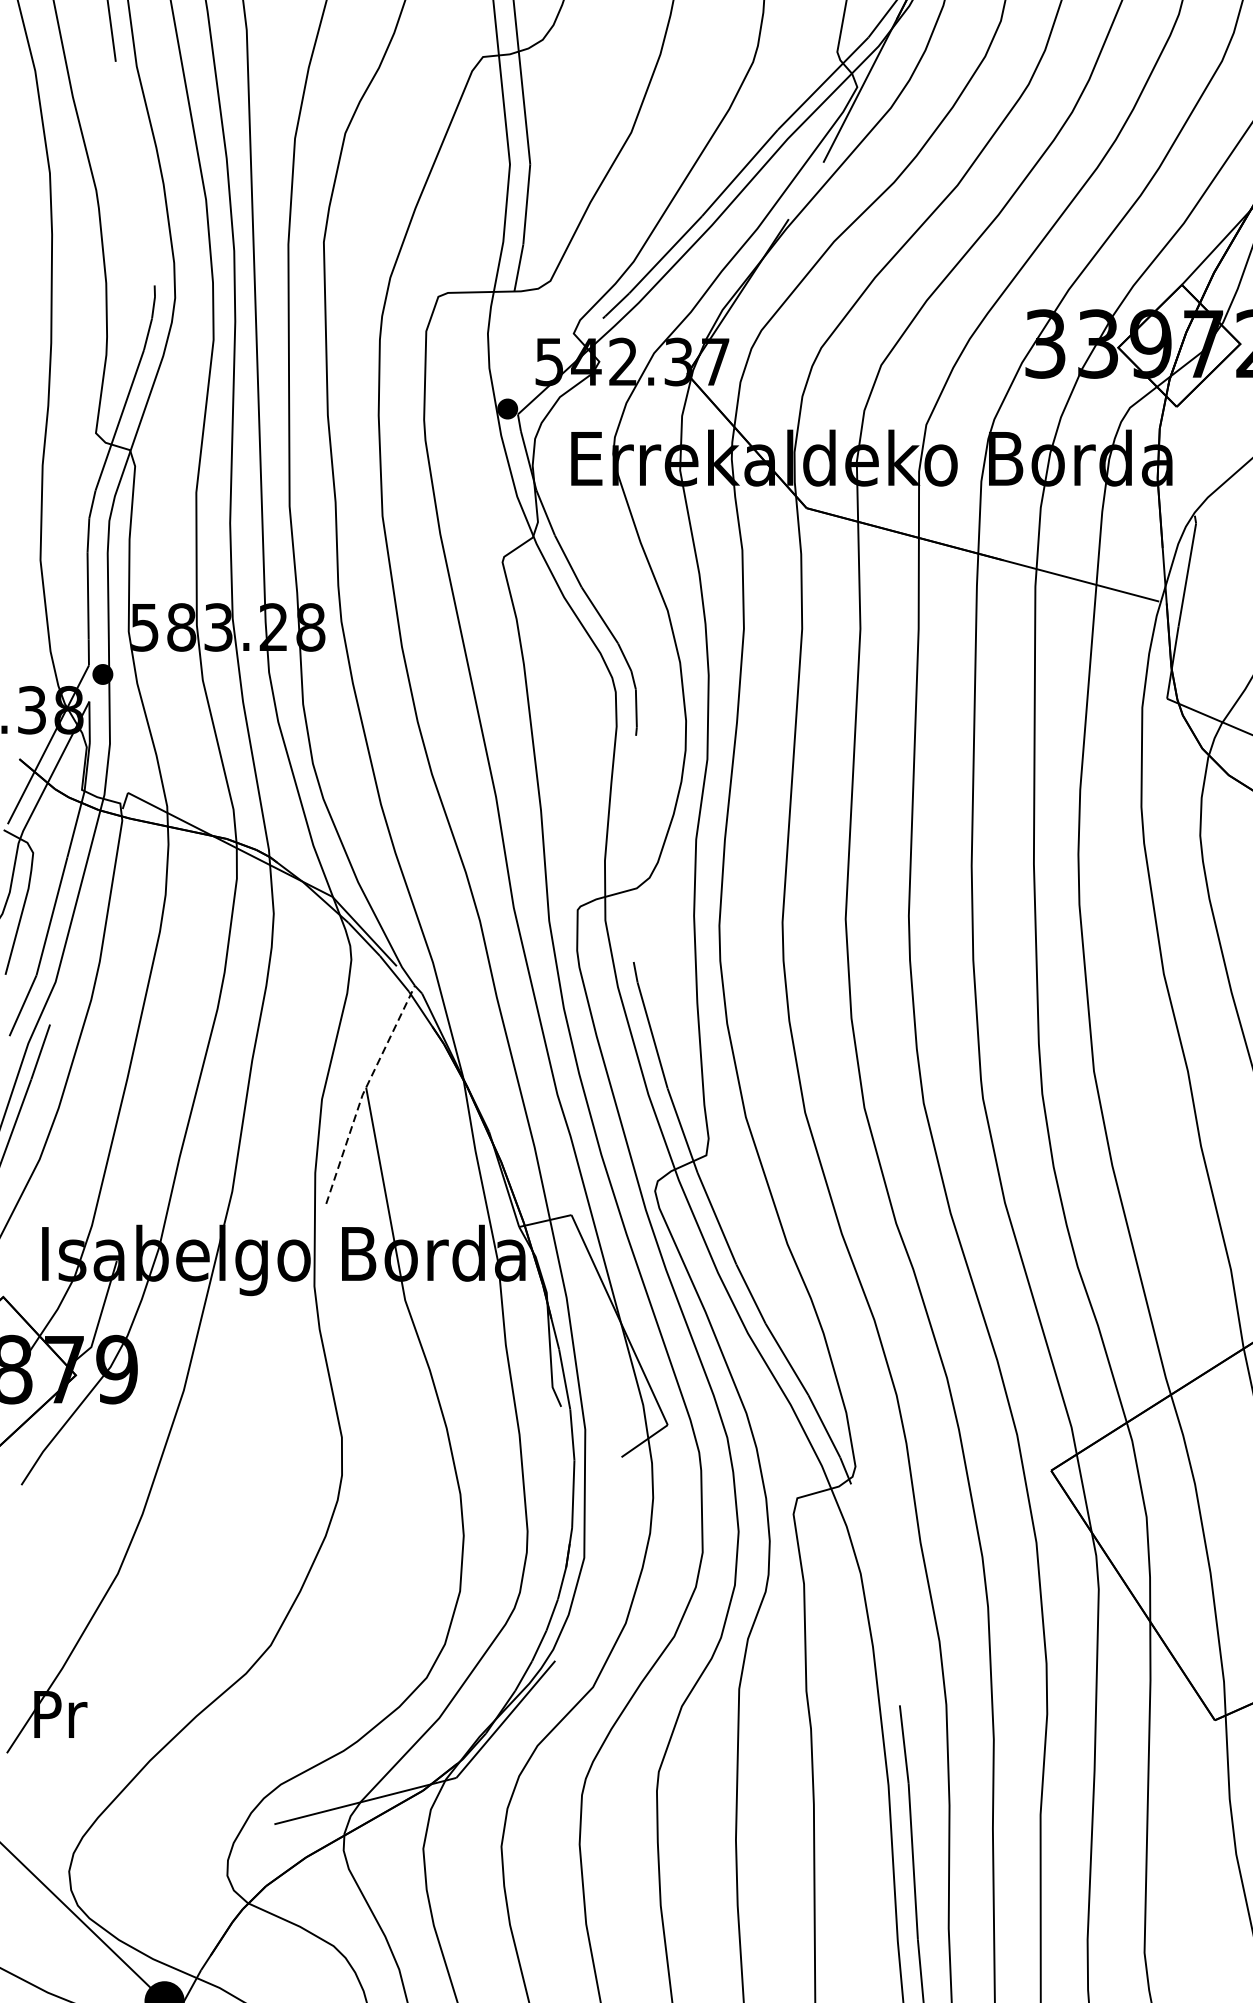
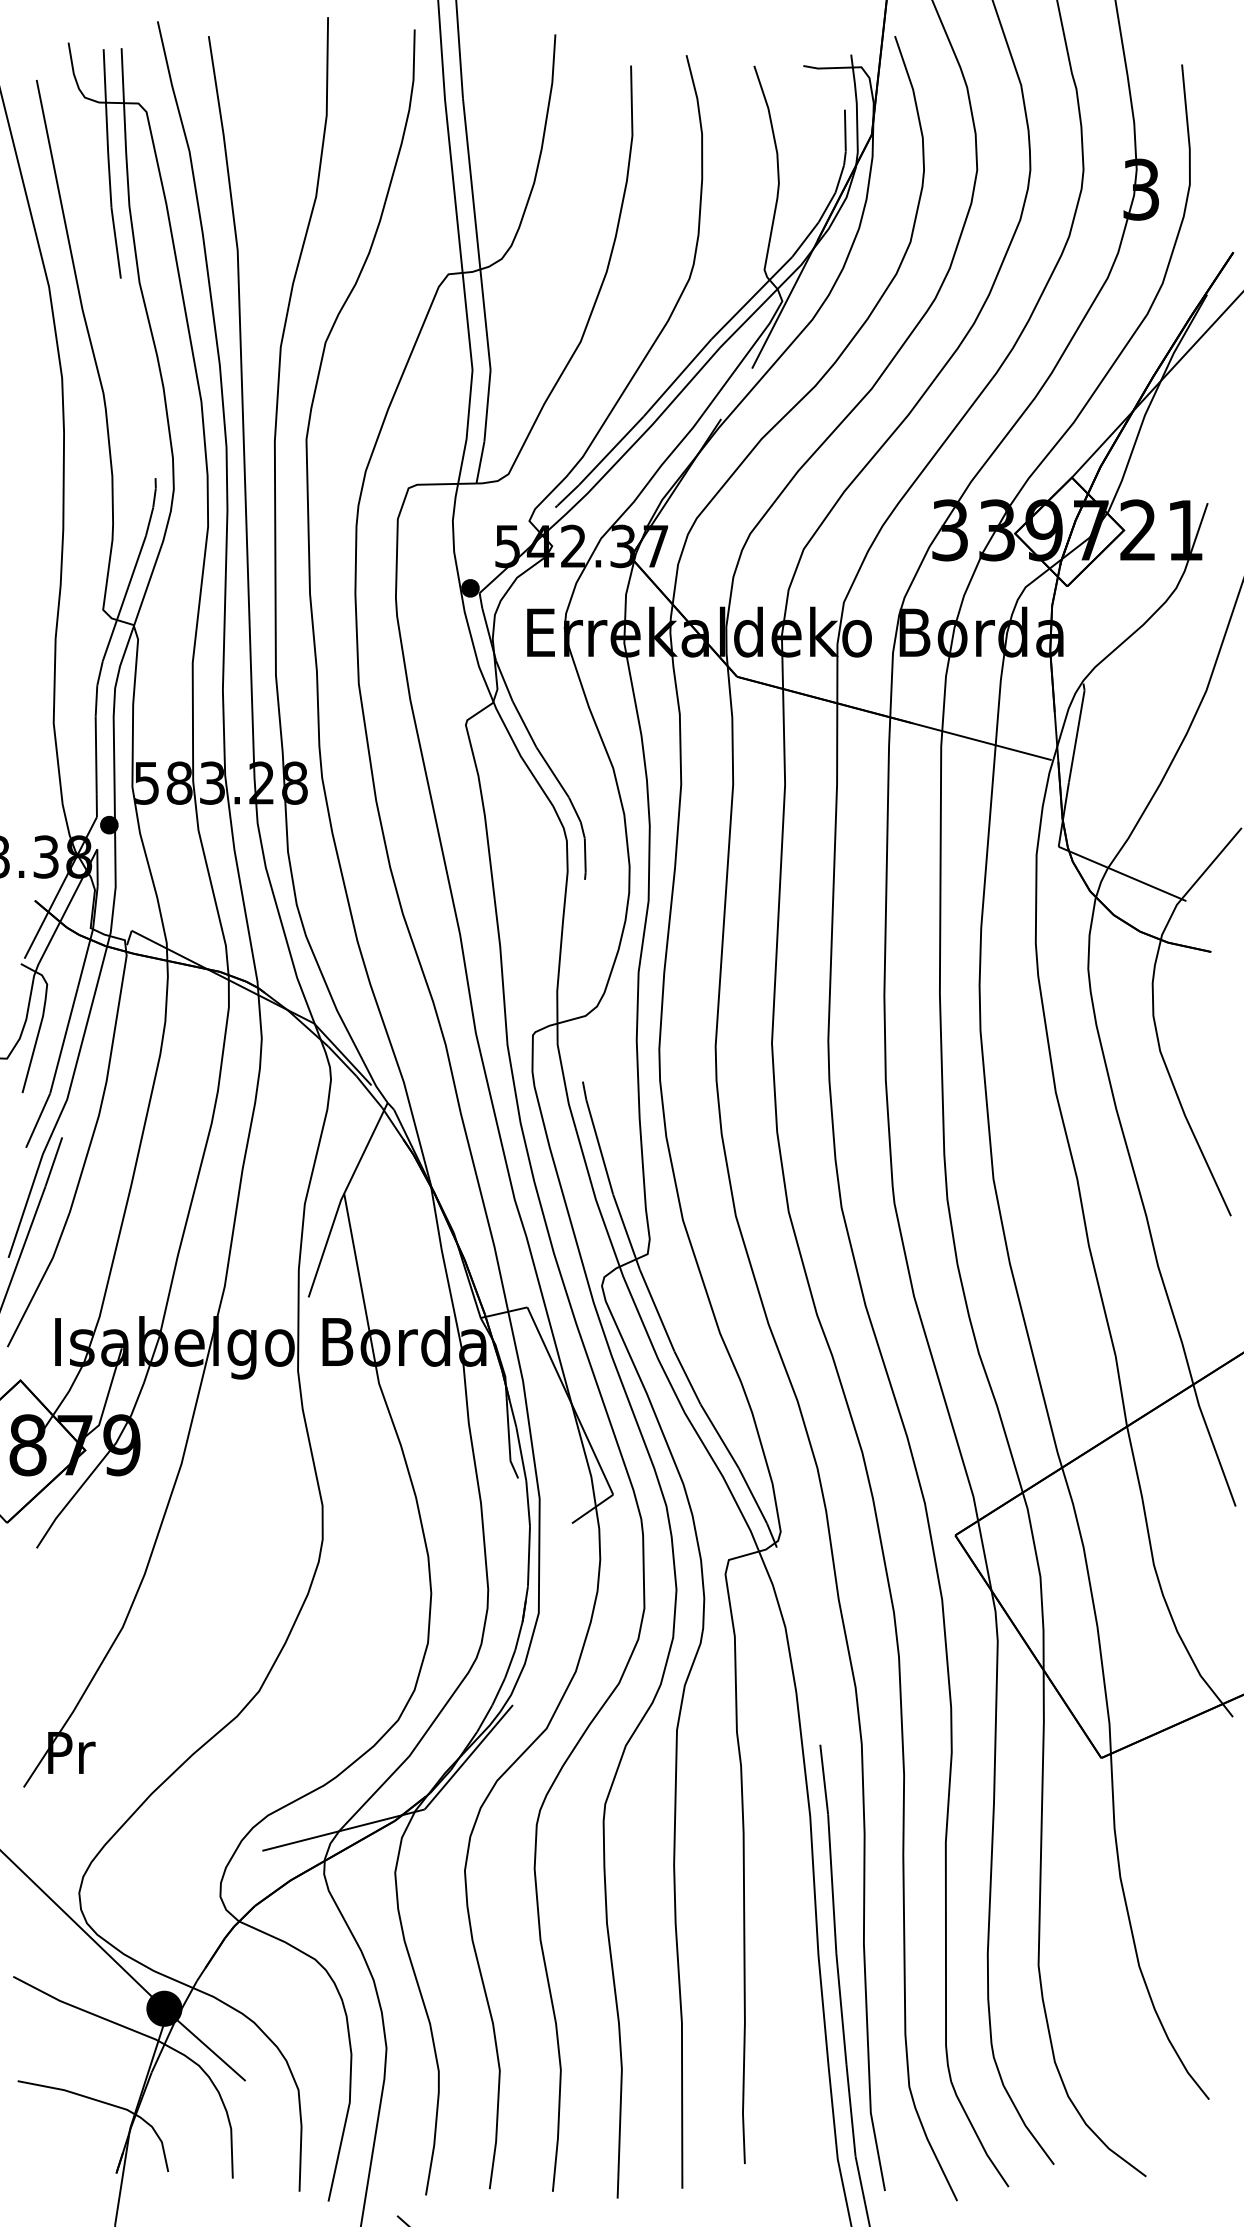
line: (364, 1091) -> (342, 1197), dashed -> solid

